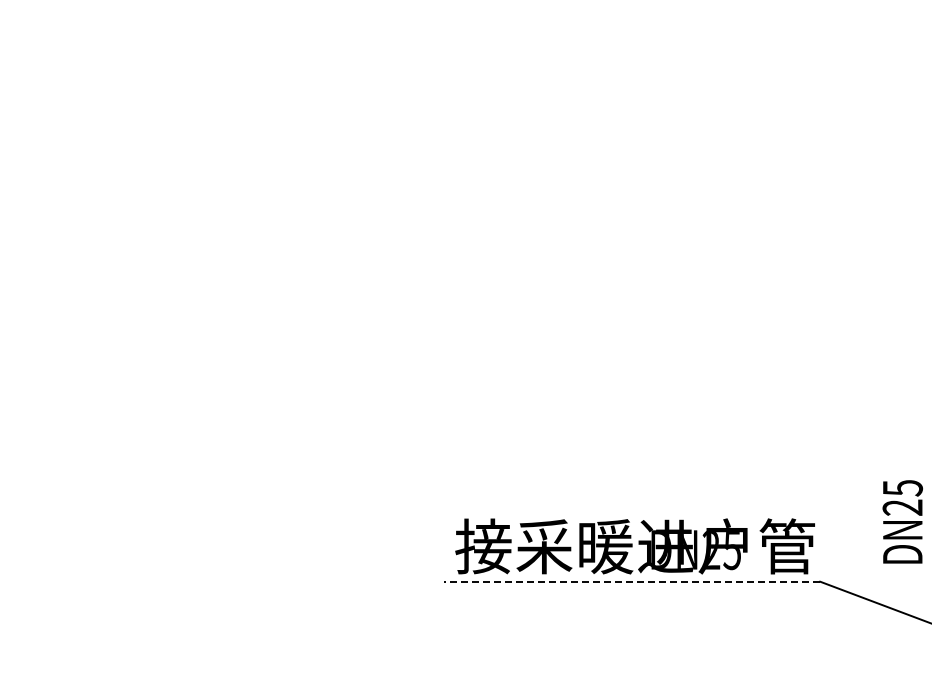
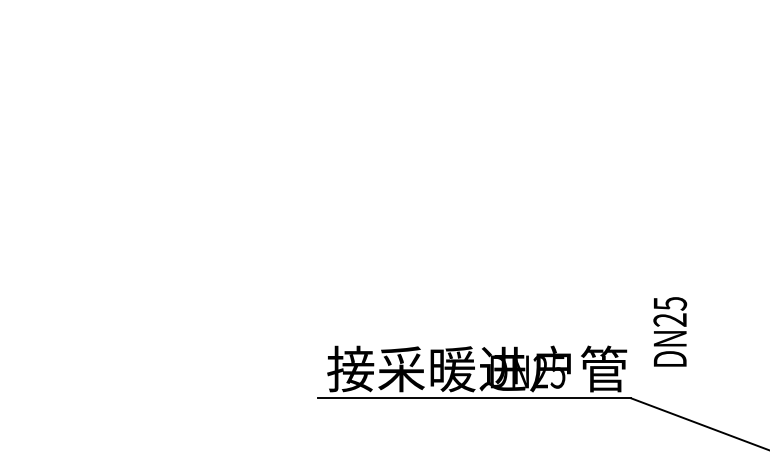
text: (902, 521) -> (669, 331), moved
line: (631, 581) -> (474, 398), dashed -> solid

